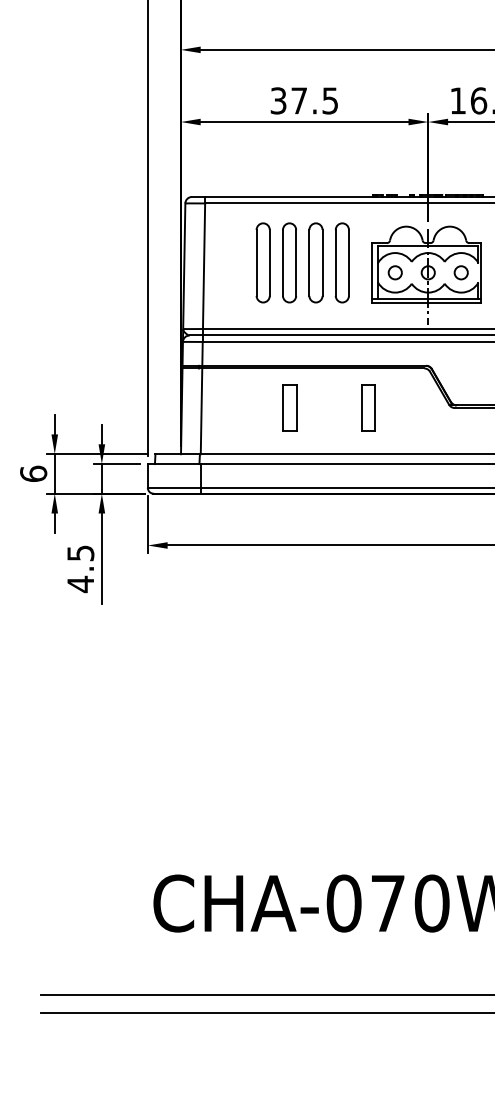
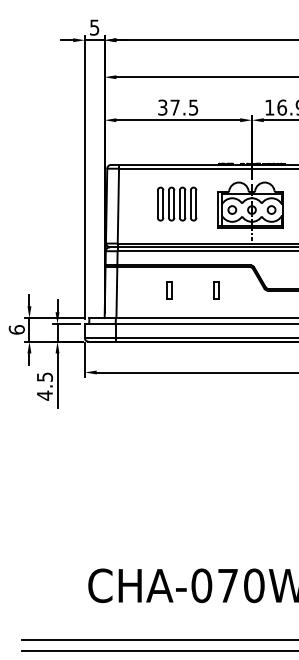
part: (301, 261) -> (176, 203), size x0.7
part: (289, 407) -> (169, 290), size x0.6
part: (367, 407) -> (215, 290), size x0.6

